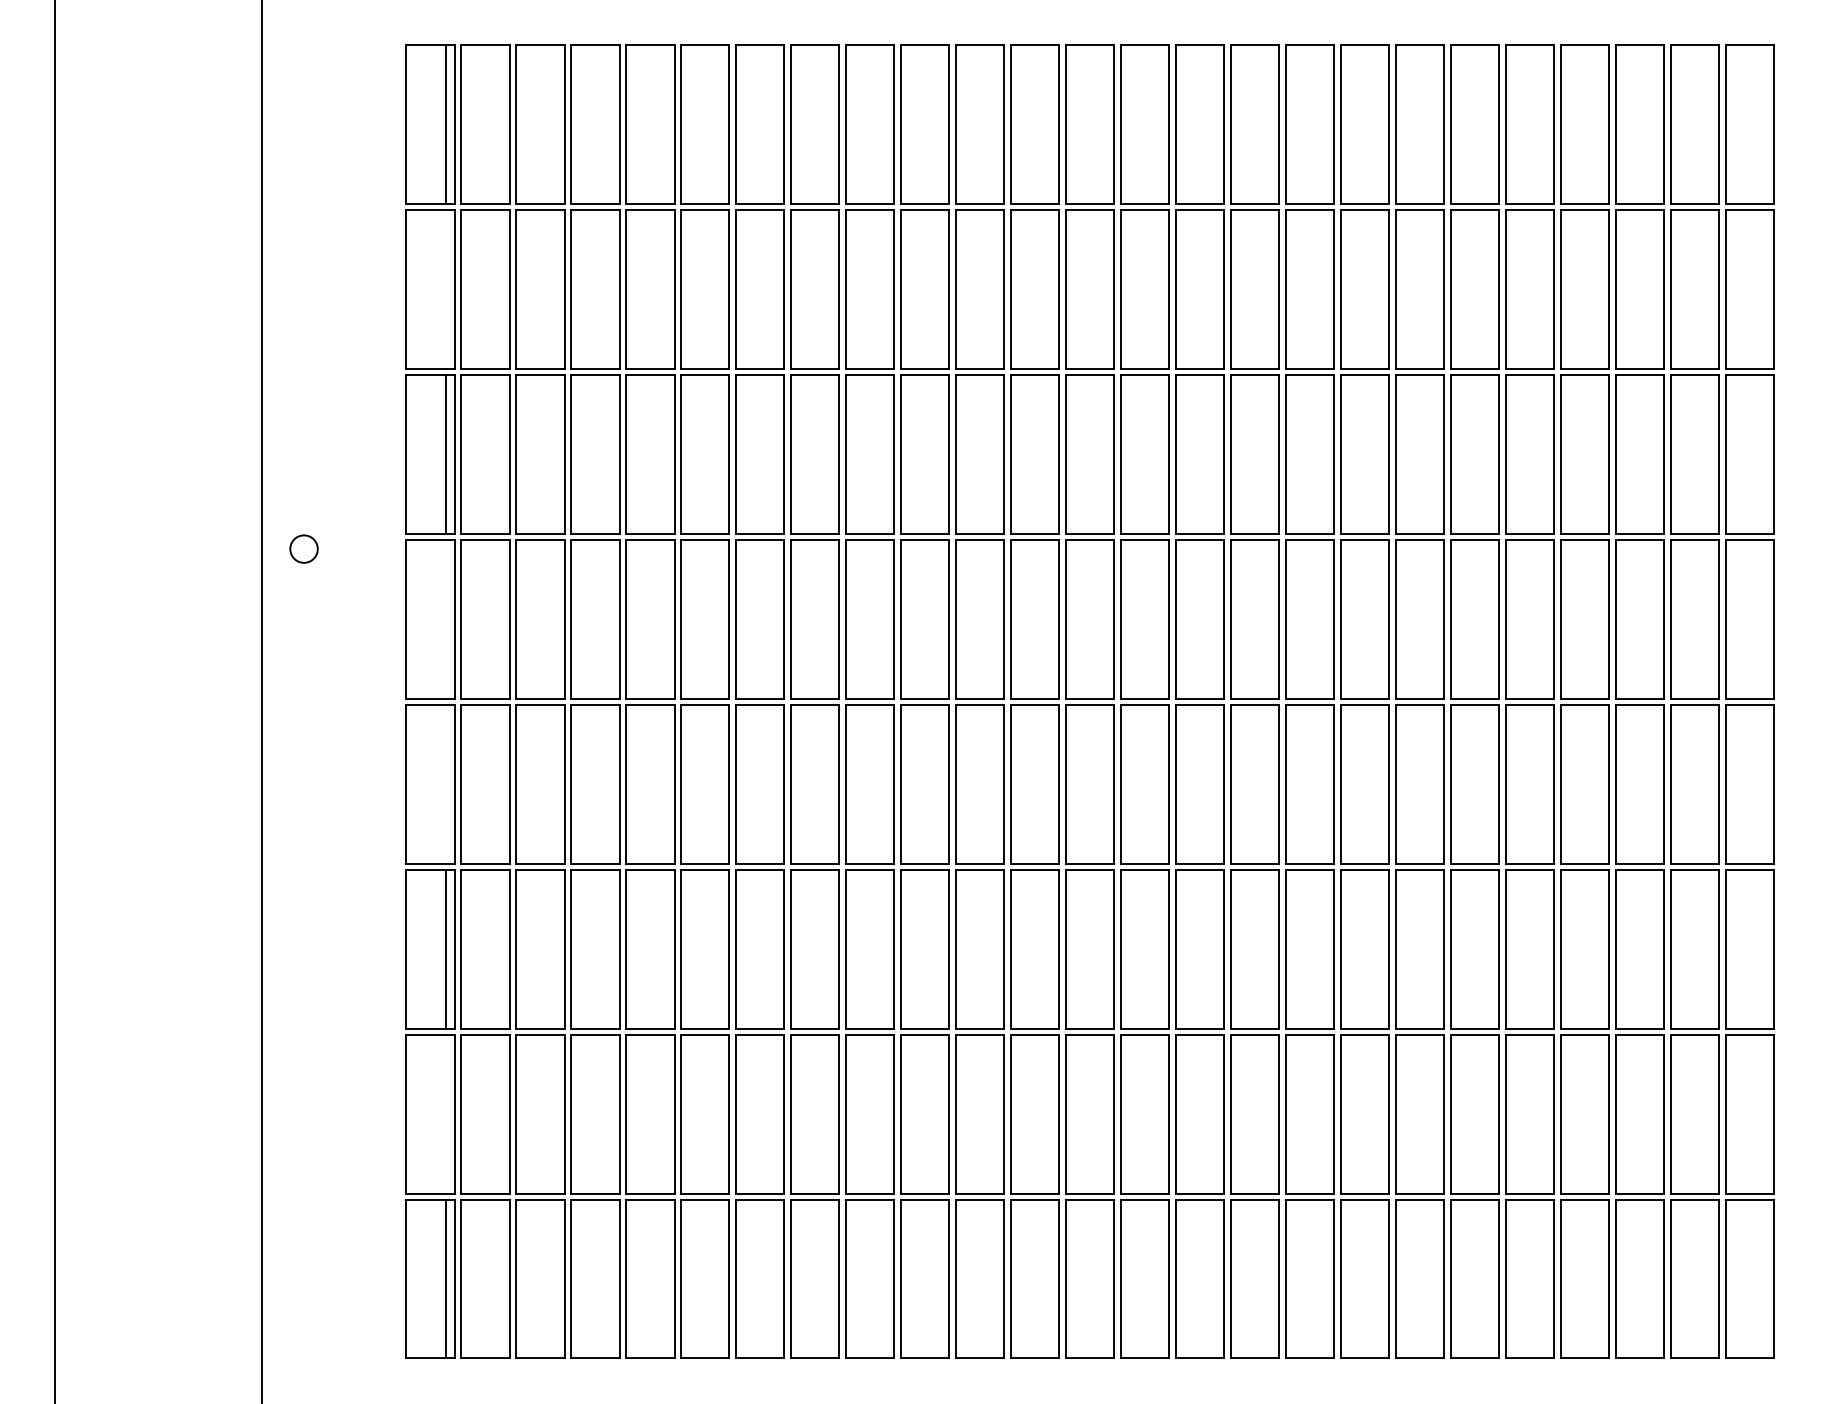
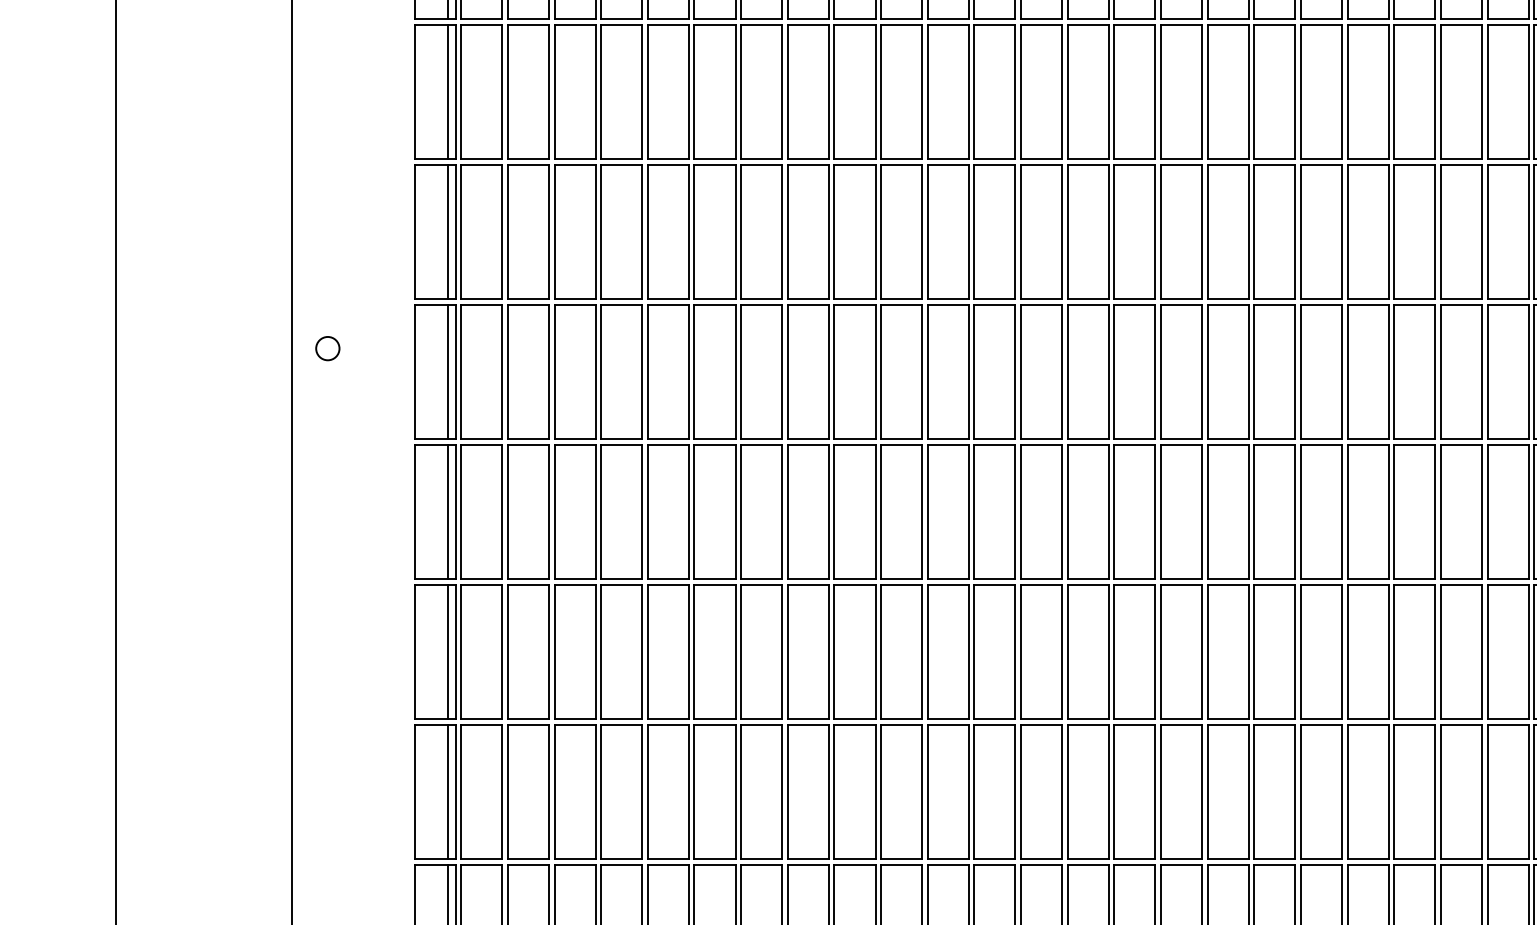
line: (445, 289) -> (447, 91), added
circle: (303, 548) -> (327, 348), moved
line: (445, 619) -> (447, 371), added
line: (445, 784) -> (447, 511), added
line: (445, 1114) -> (447, 791), added

